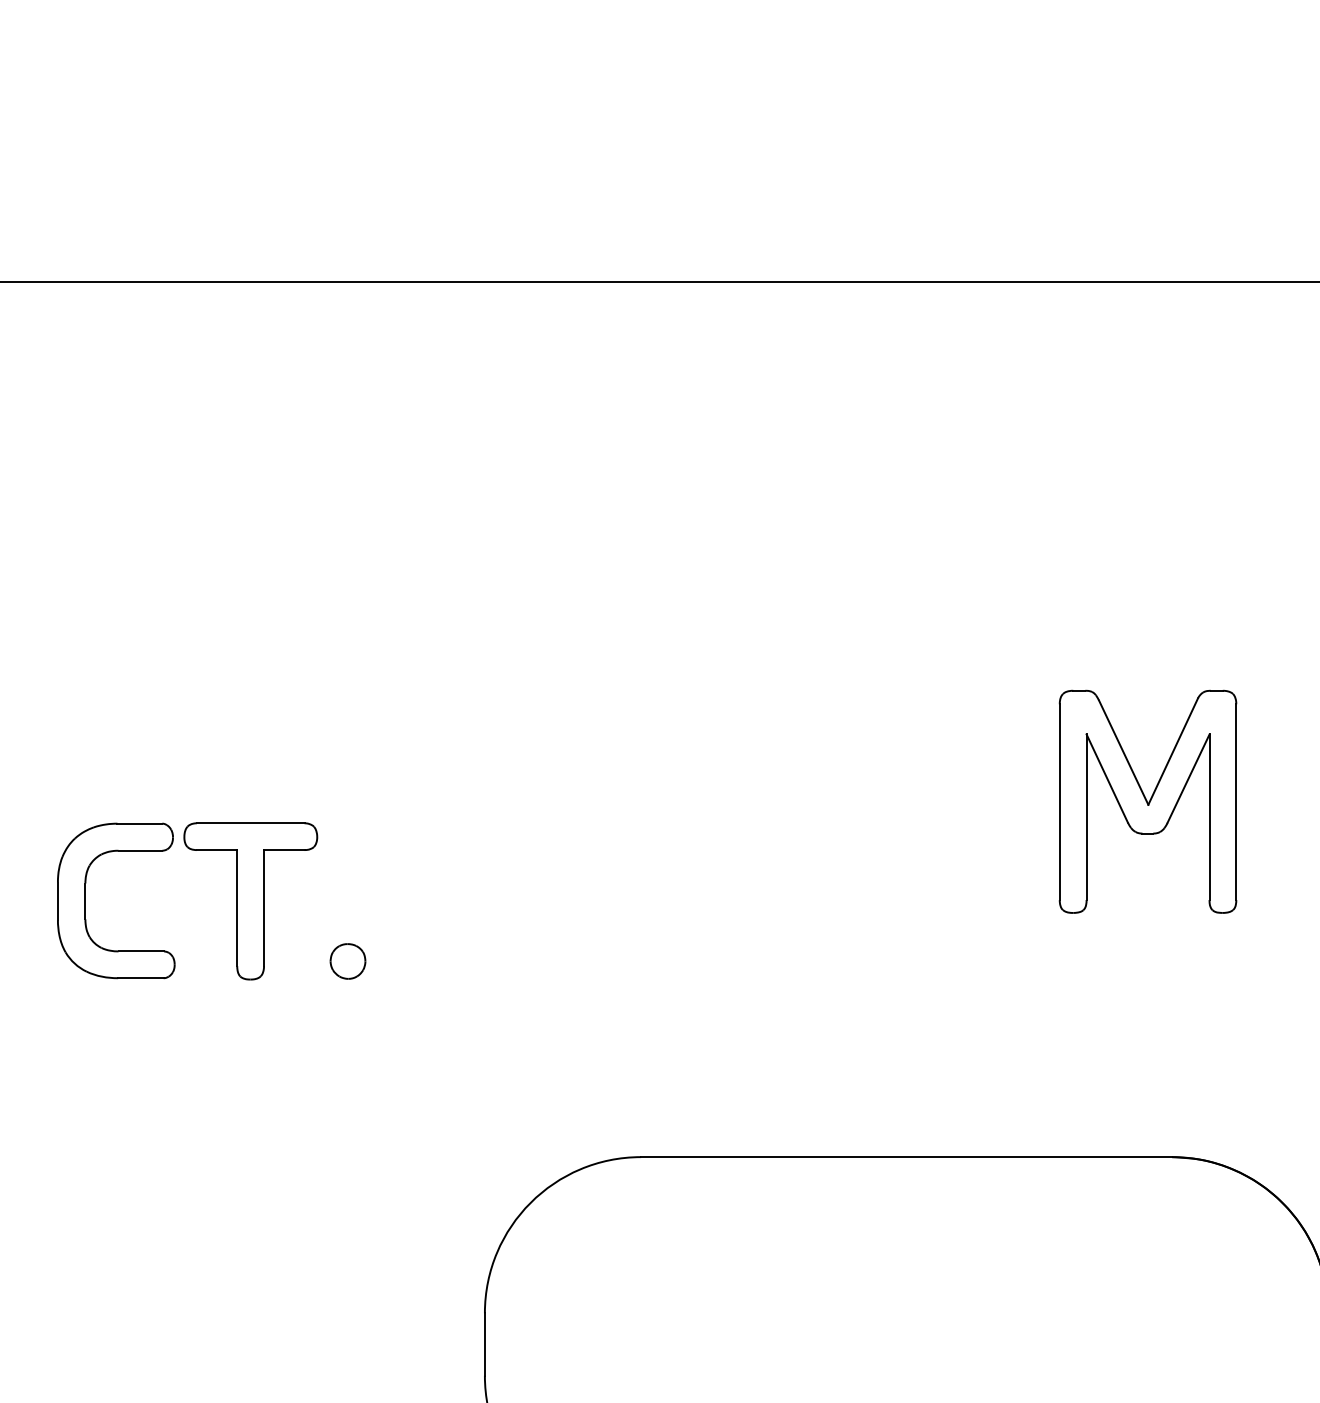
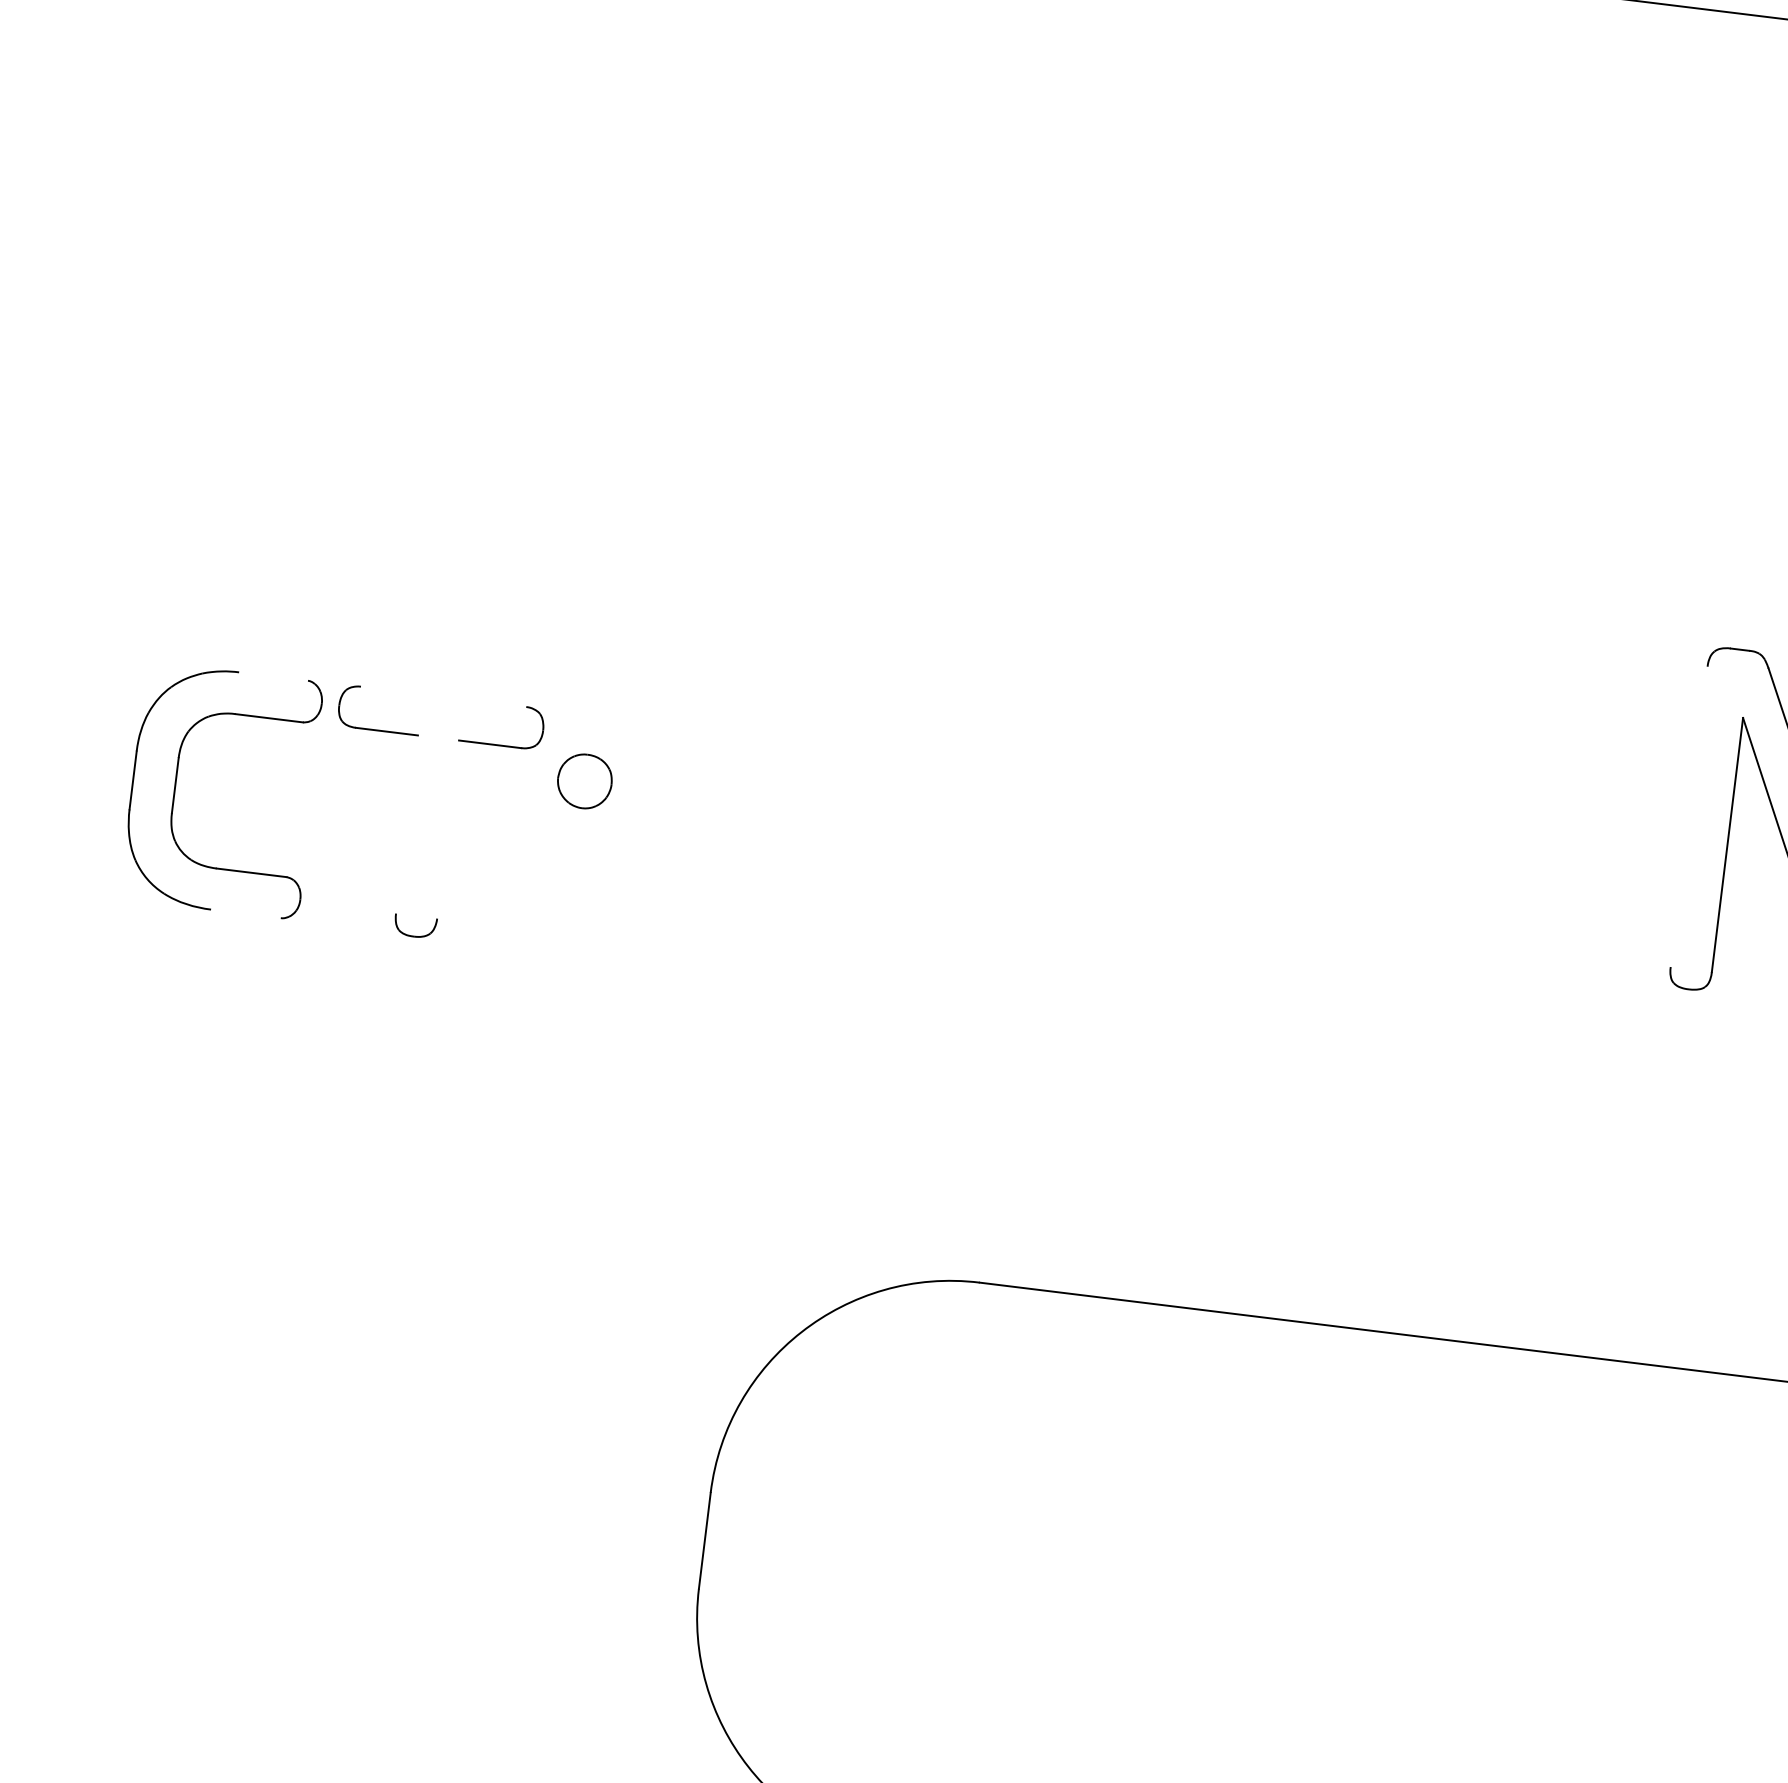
line: (1059, 802) -> (1688, 817), removed
line: (139, 823) -> (272, 676), removed
line: (250, 823) -> (443, 697), removed
line: (237, 908) -> (407, 825), removed
line: (264, 908) -> (448, 830), removed
part: (347, 961) -> (584, 781), moved
line: (140, 978) -> (245, 914), removed

